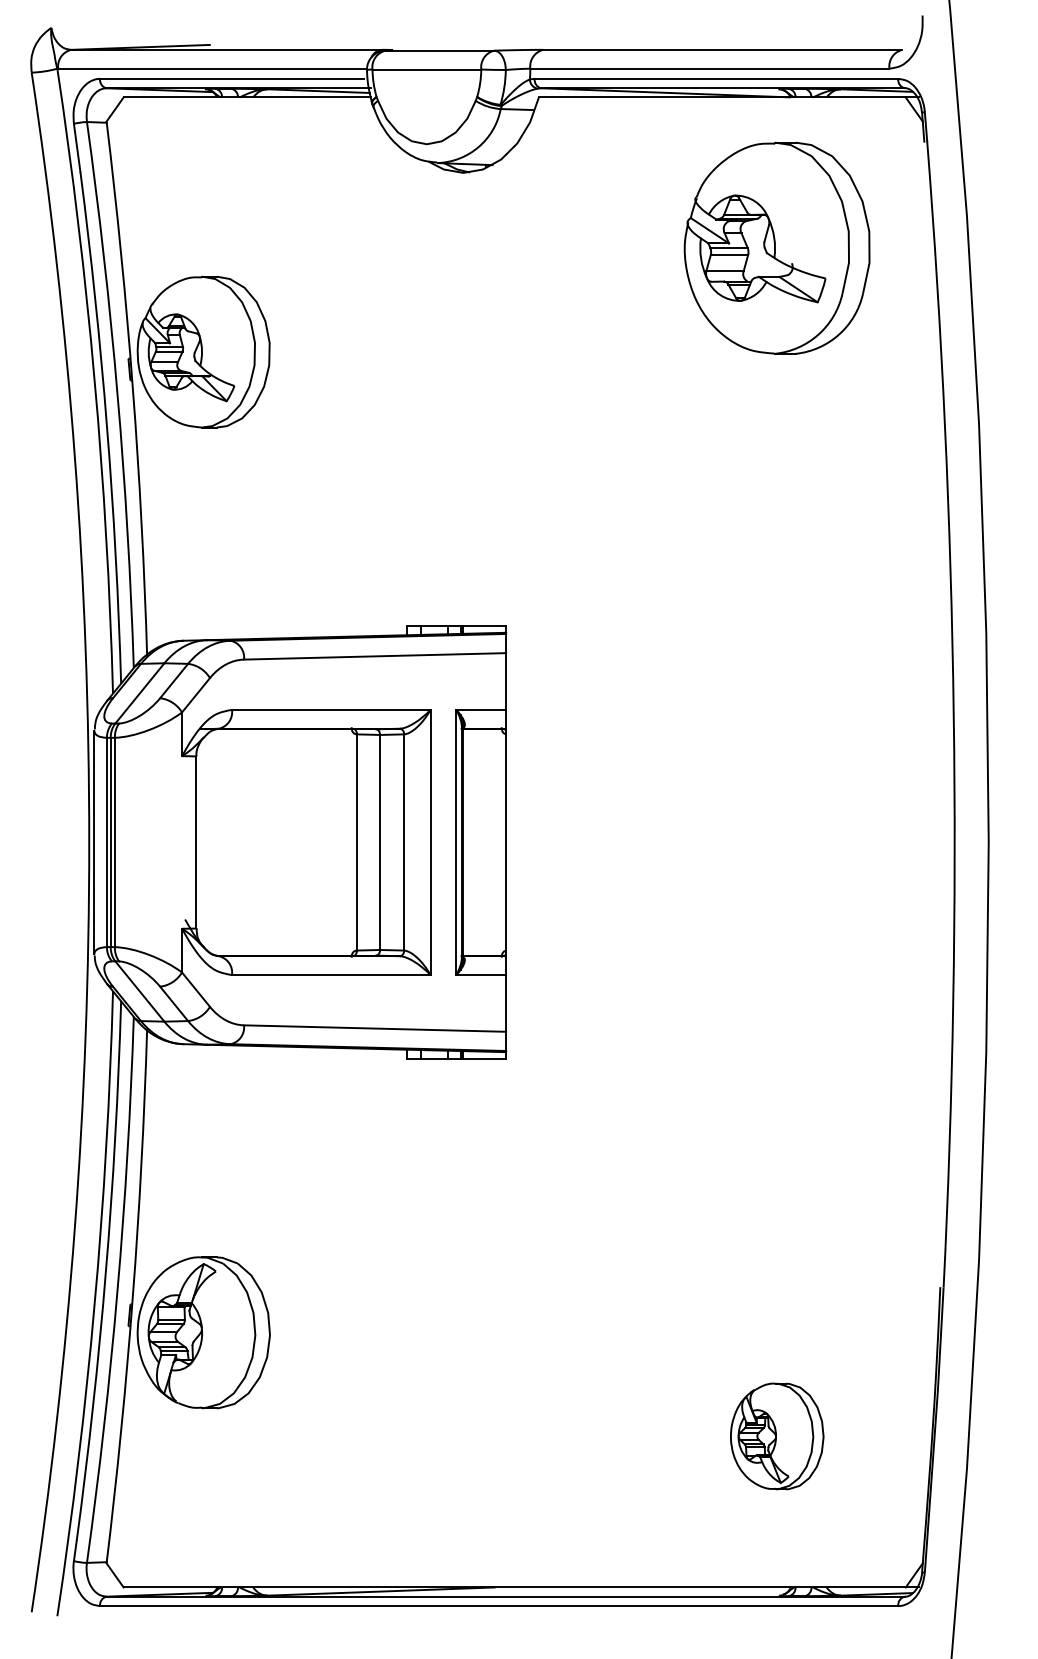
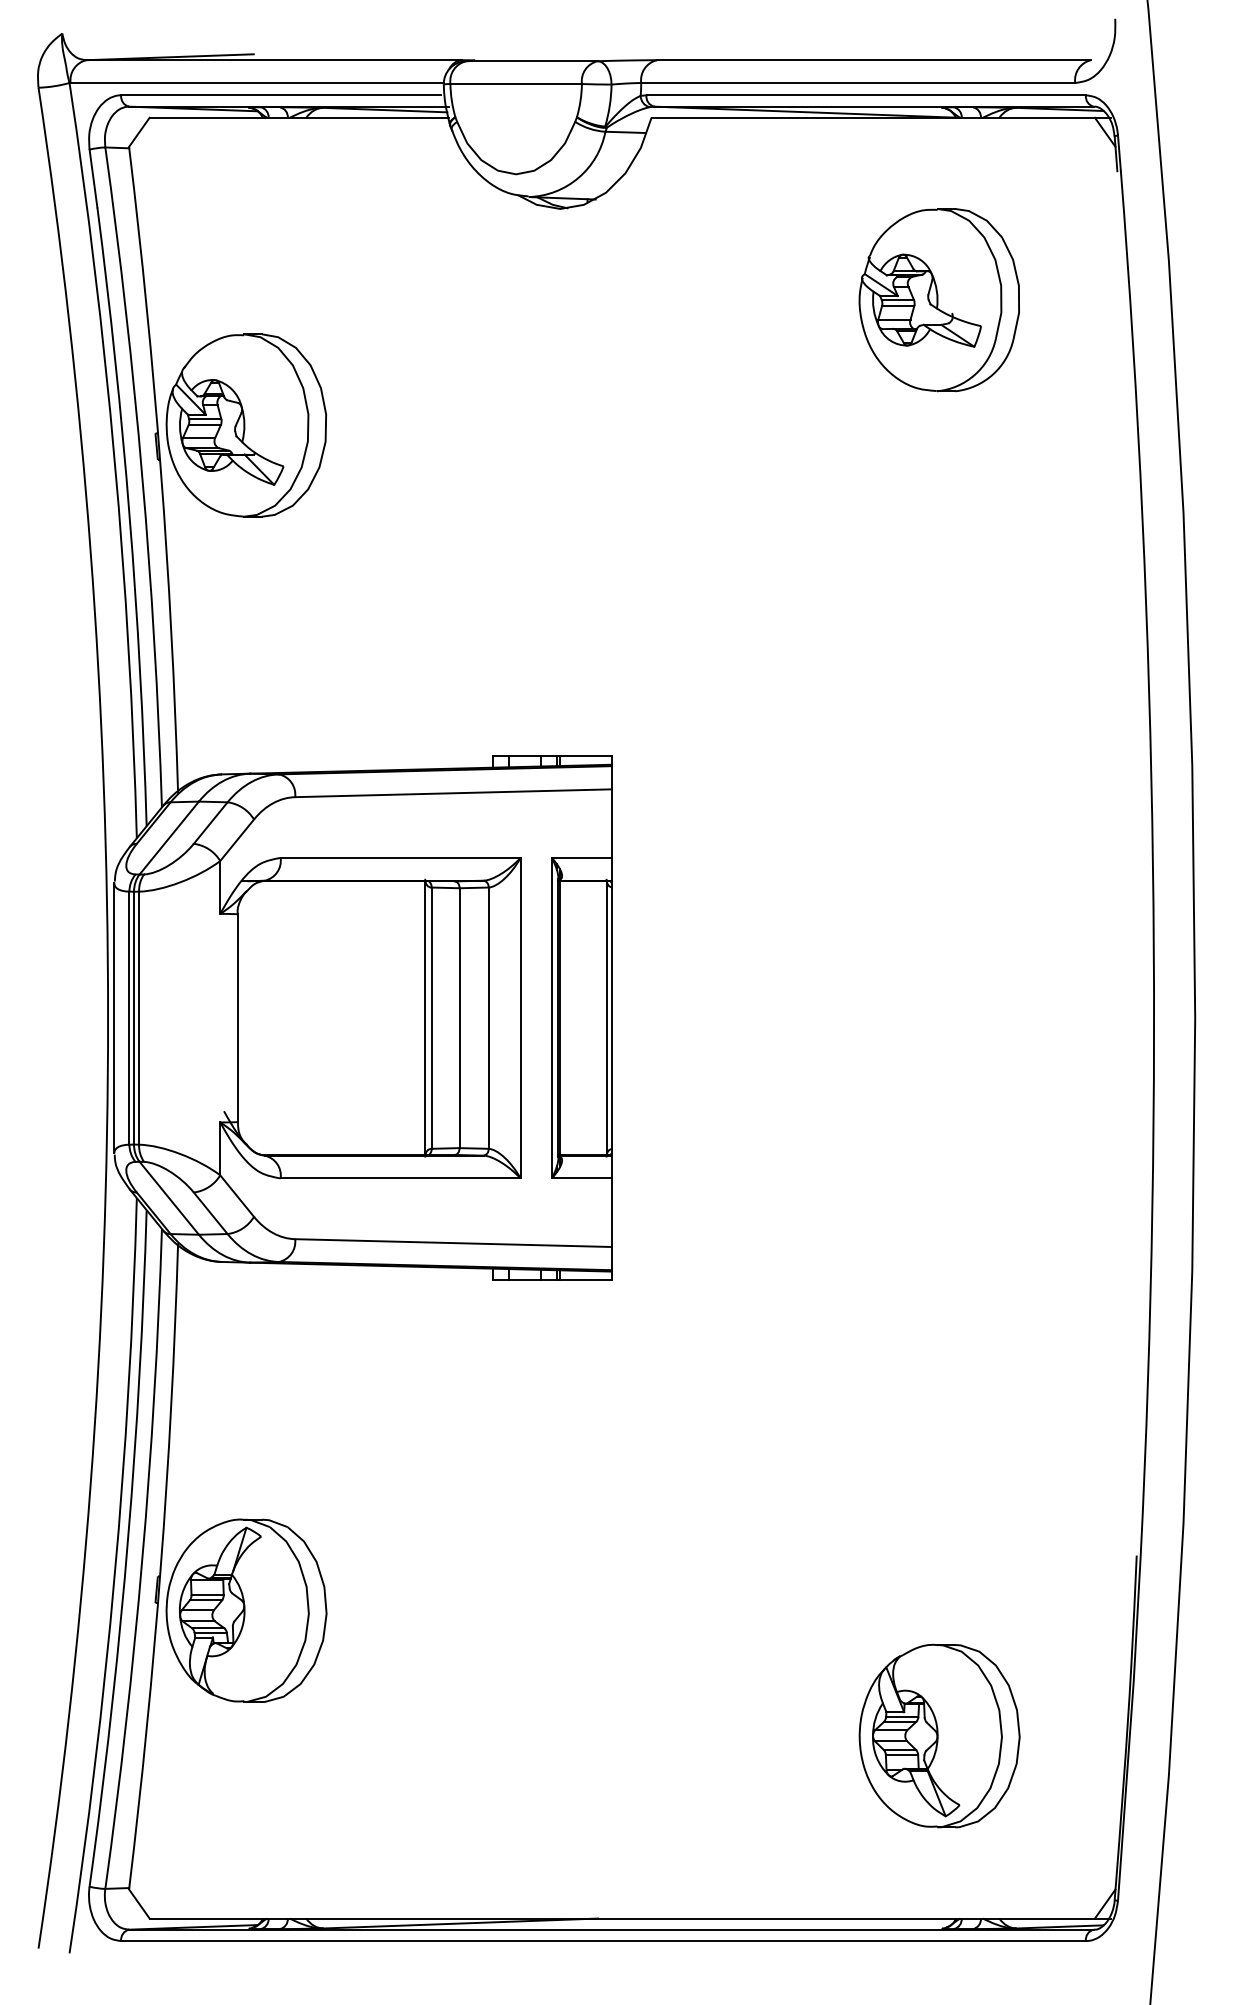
part: (776, 248) -> (938, 300), size x0.71
line: (351, 841) -> (425, 1017), added
line: (501, 841) -> (606, 1017), added
part: (777, 1435) -> (939, 1735), size x1.43

